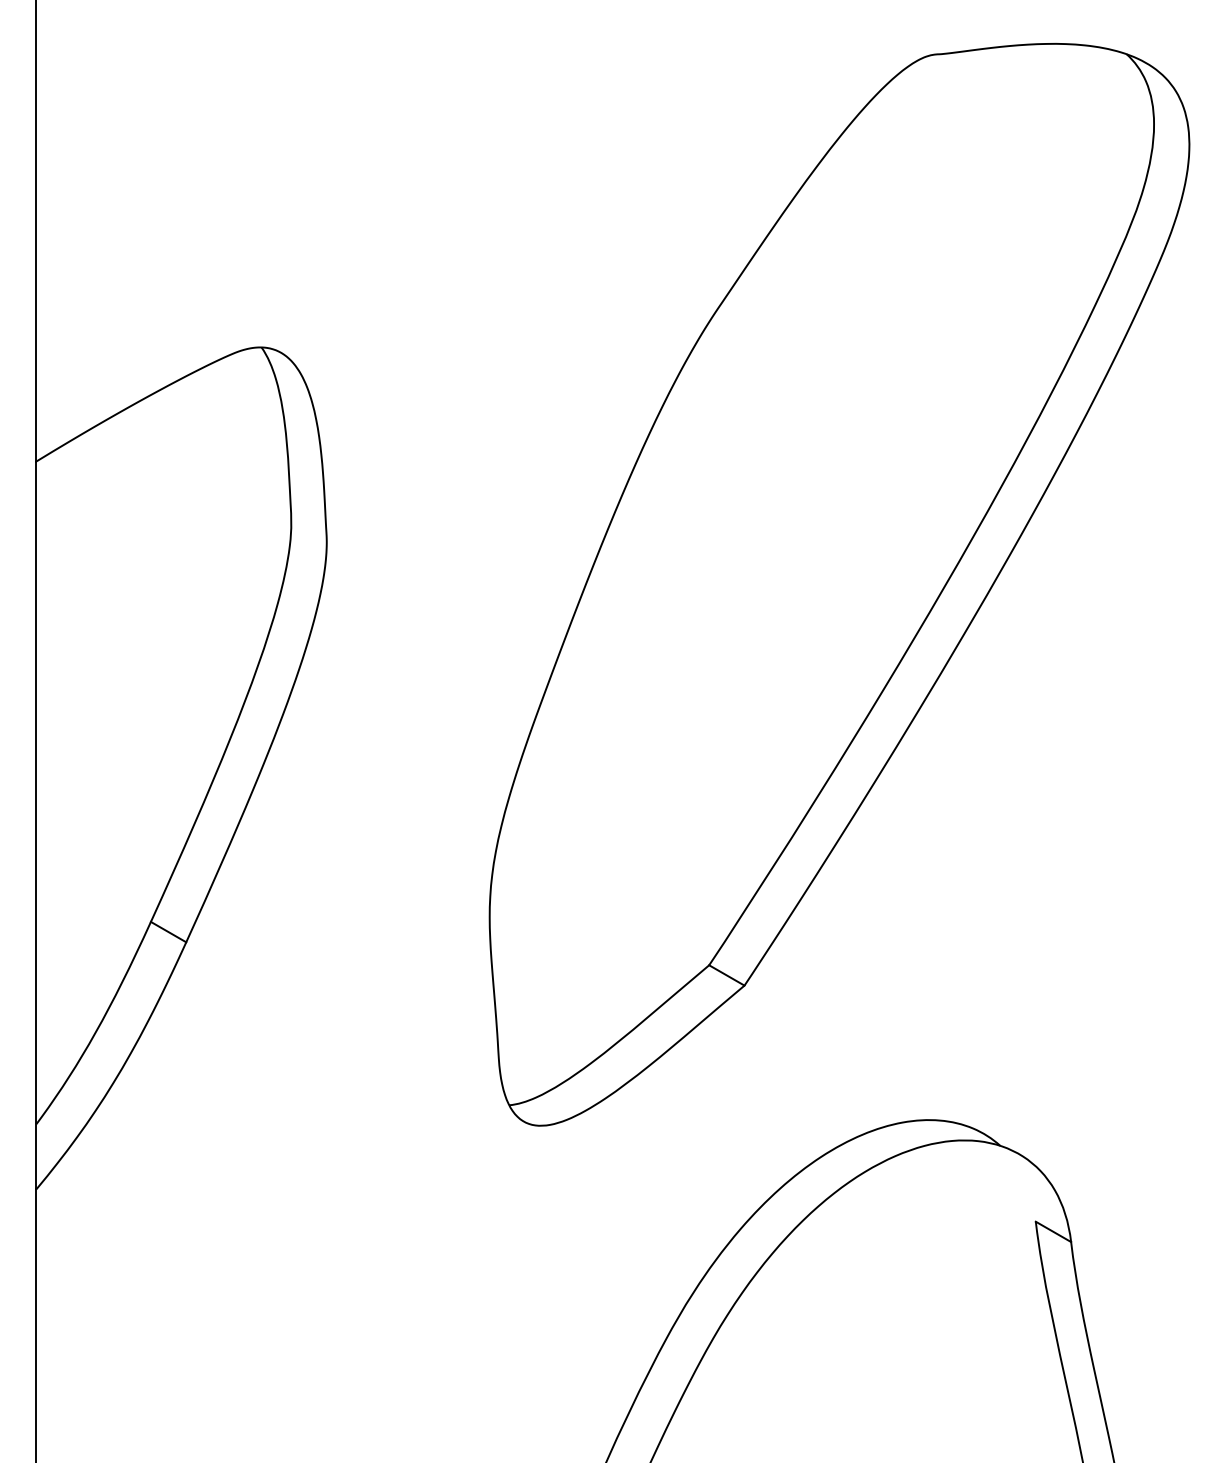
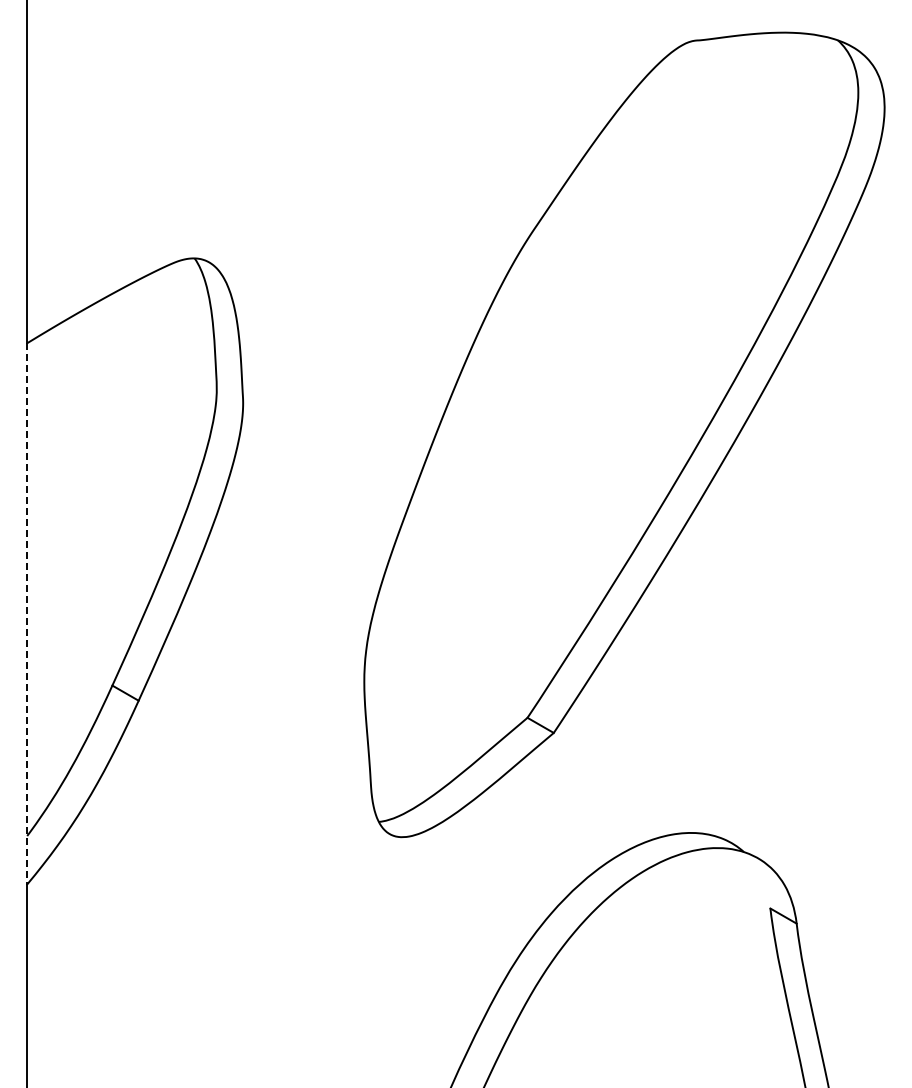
line: (36, 824) -> (27, 613), solid -> dashed

